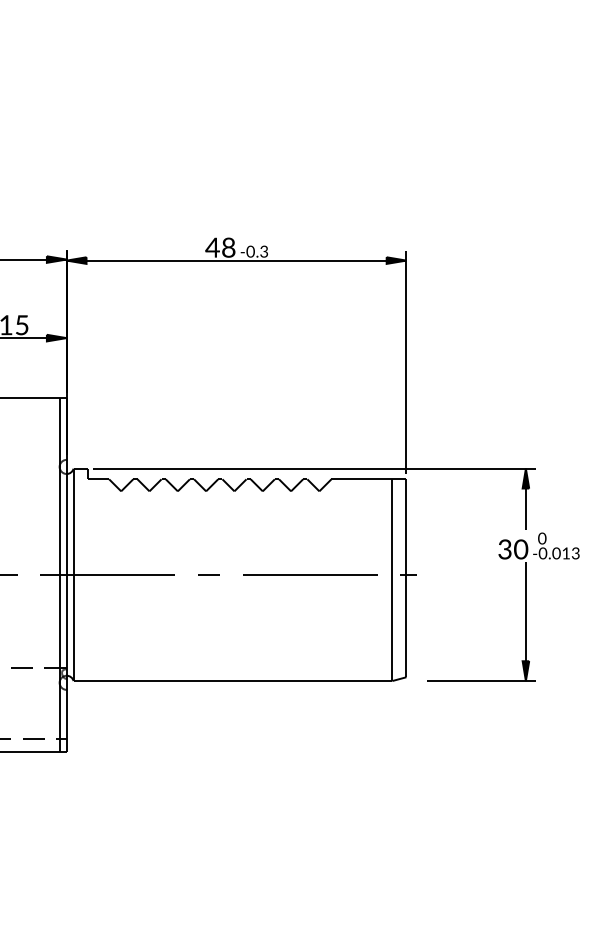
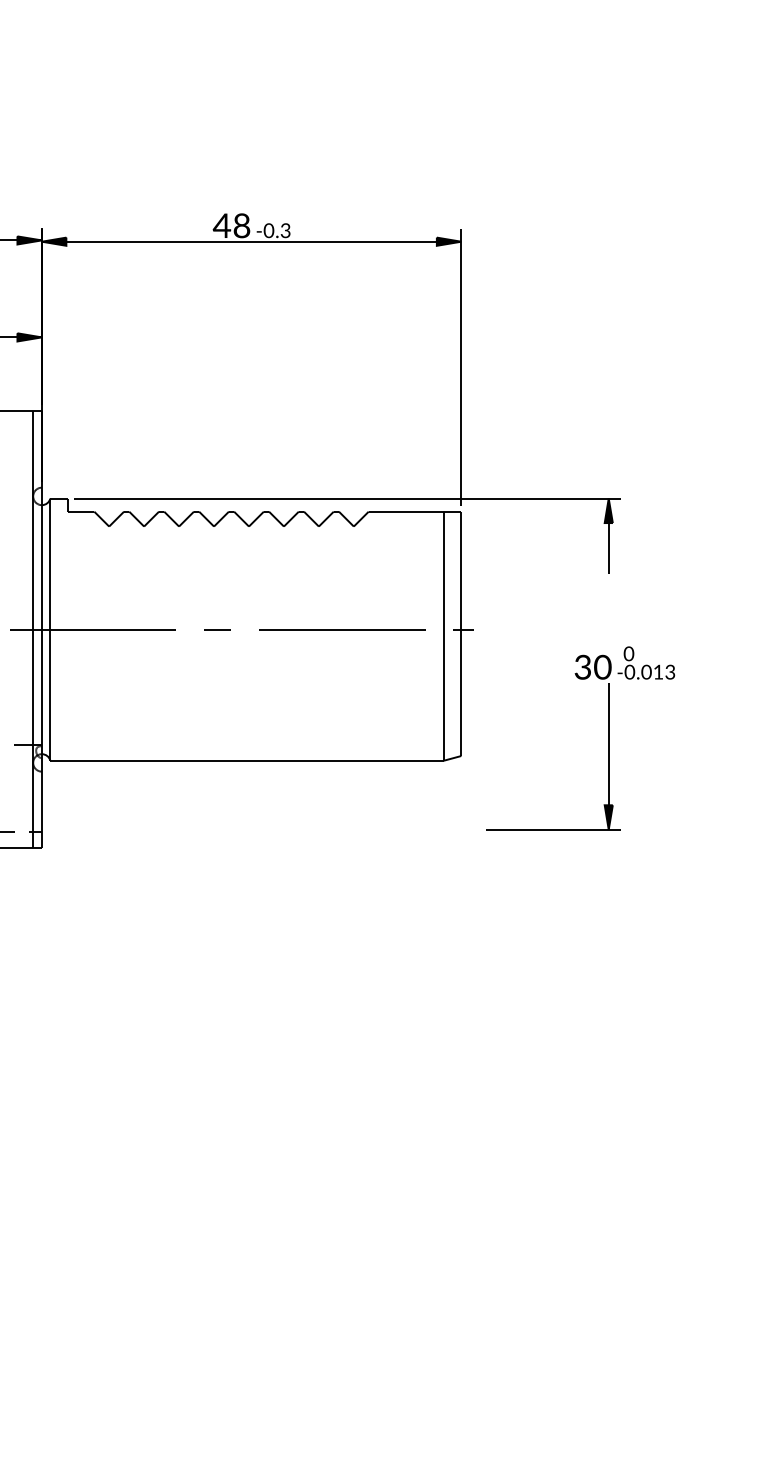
part: (525, 607) -> (608, 738), moved

